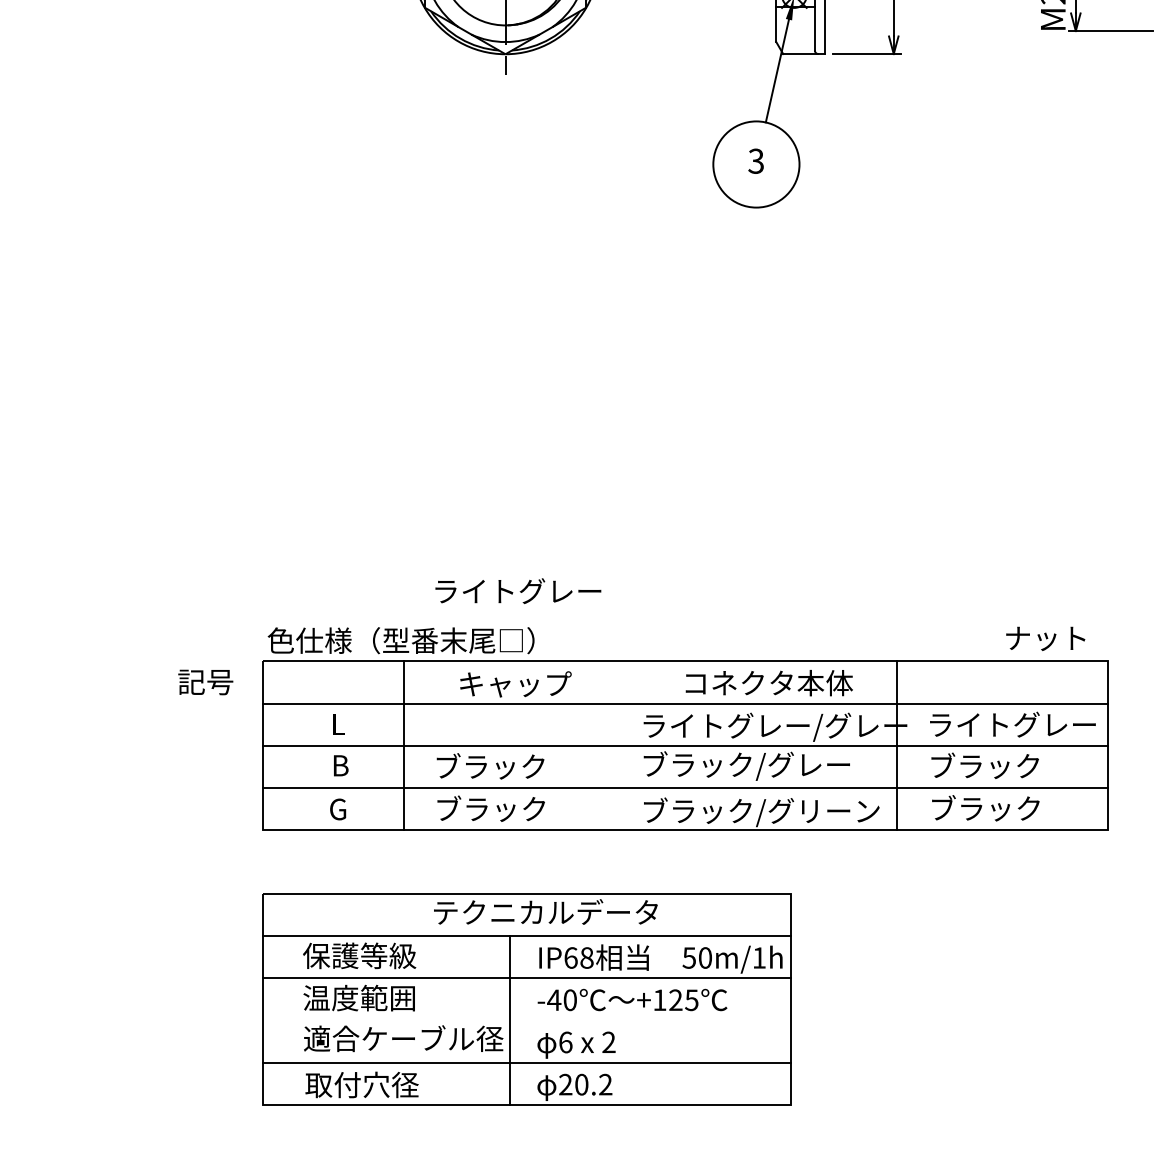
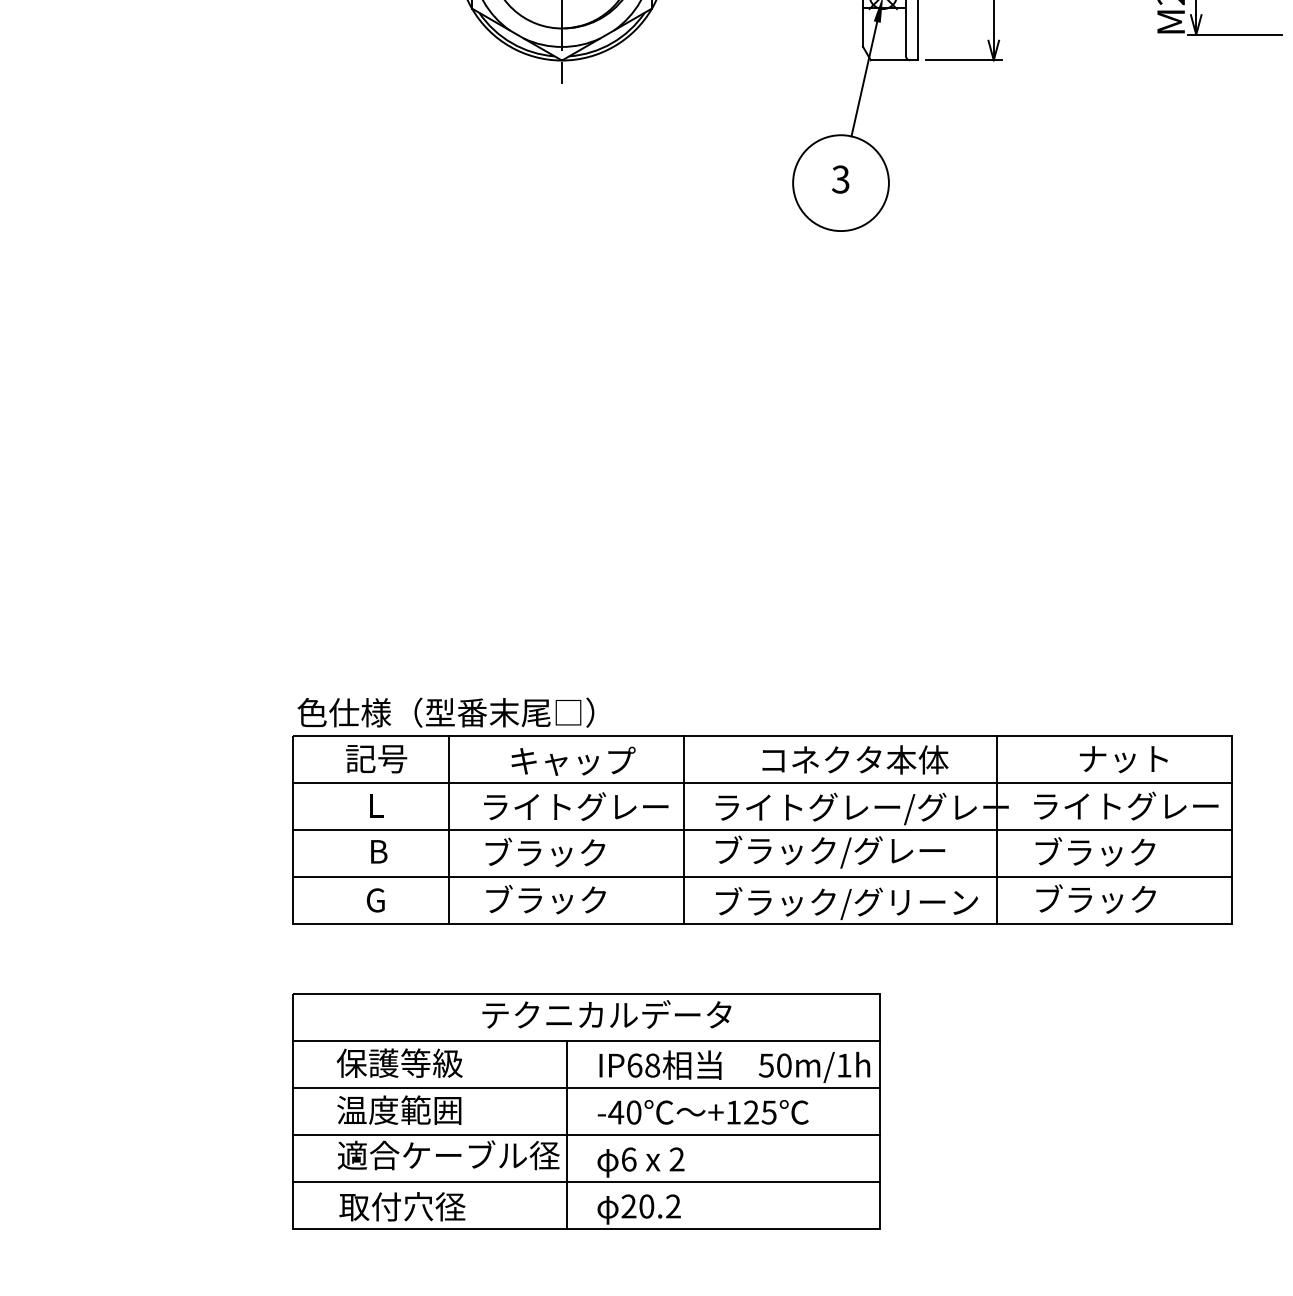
text: (518, 590) -> (576, 805), moved
text: (1045, 638) -> (1123, 759), moved
text: (205, 682) -> (376, 759), moved
line: (615, 745) -> (684, 829), added
line: (527, 1020) -> (586, 1135), added

